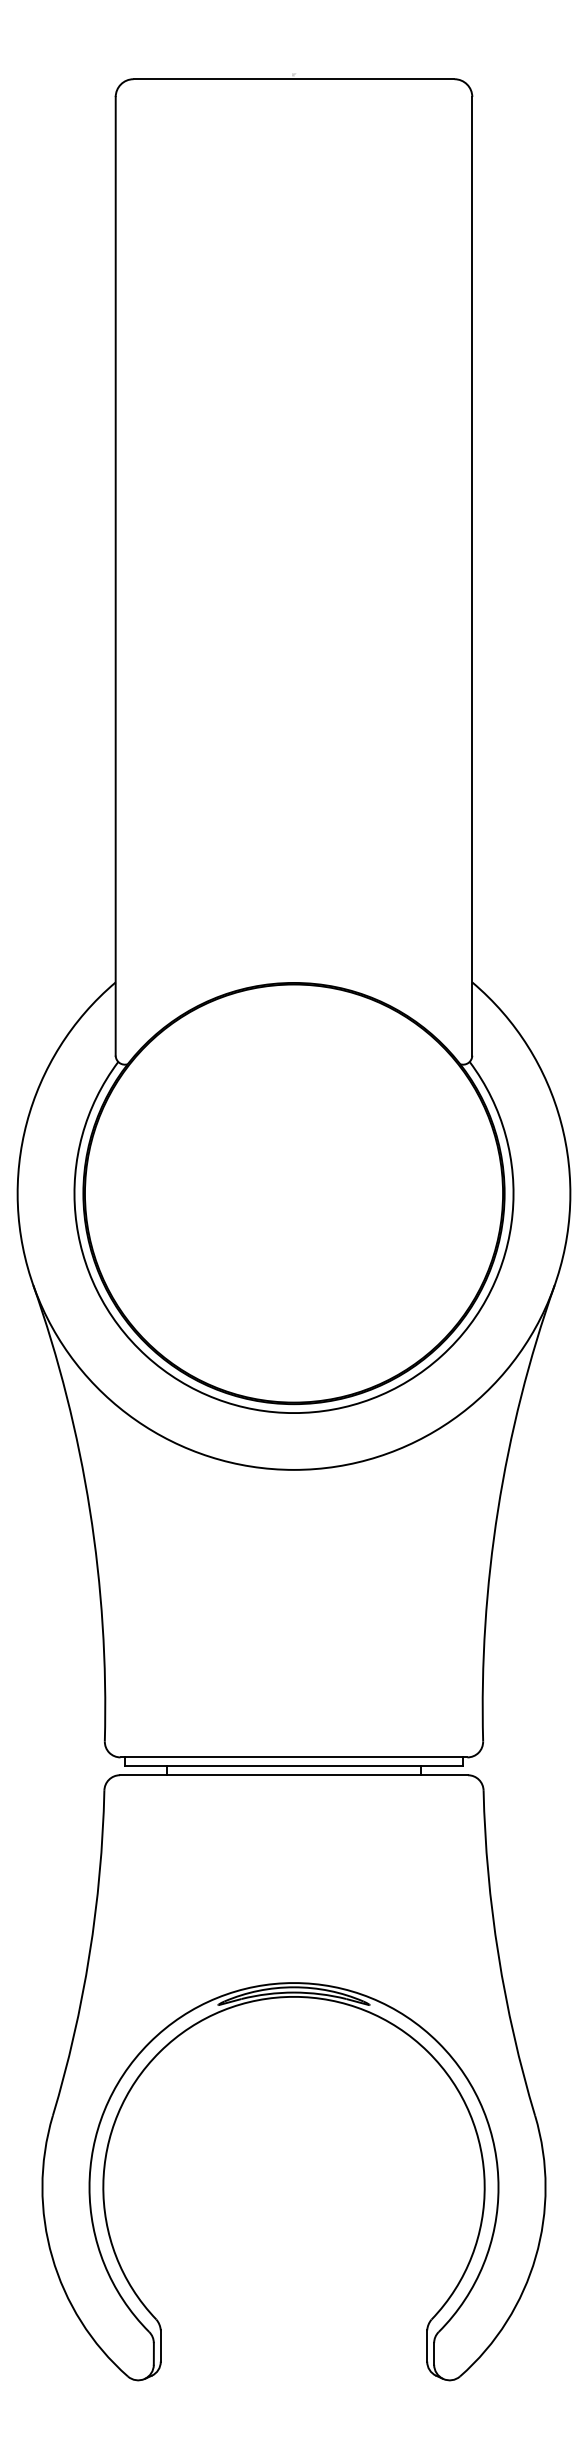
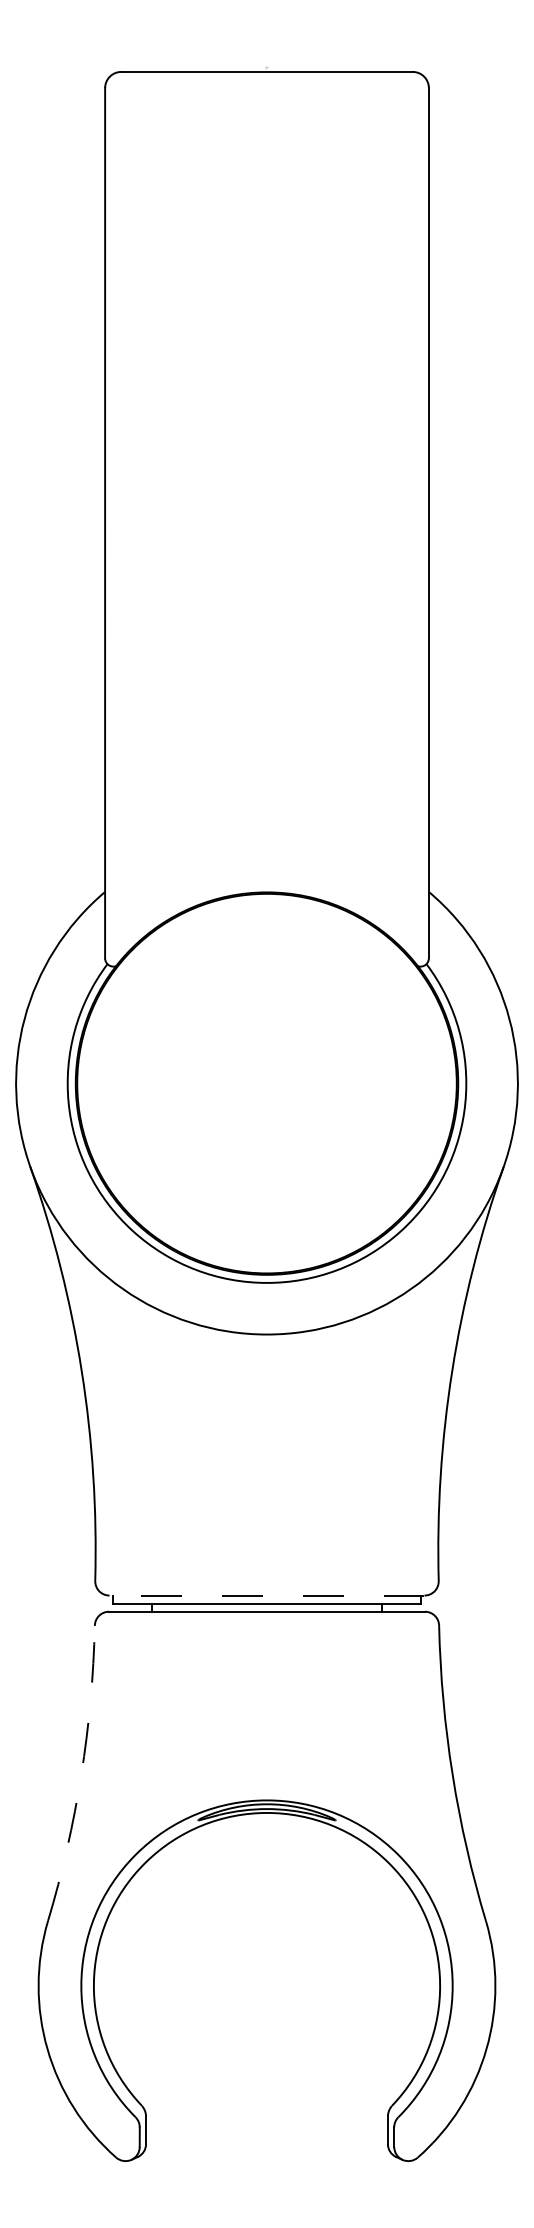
line: (293, 1757) -> (266, 1595), solid -> dashed
arc: (89, 1955) -> (81, 1775), solid -> dashed

